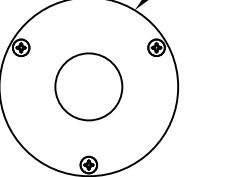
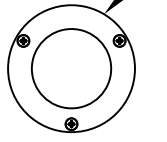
circle: (88, 86) -> (71, 68), size x1.67

